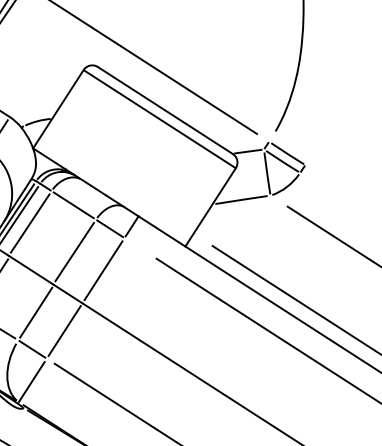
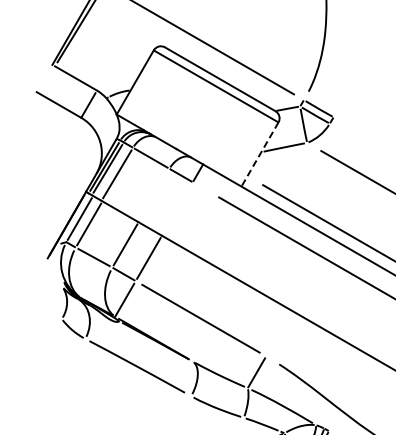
line: (209, 207) -> (259, 154), solid -> dashed
line: (74, 252) -> (153, 195), removed
line: (103, 270) -> (177, 208), removed

